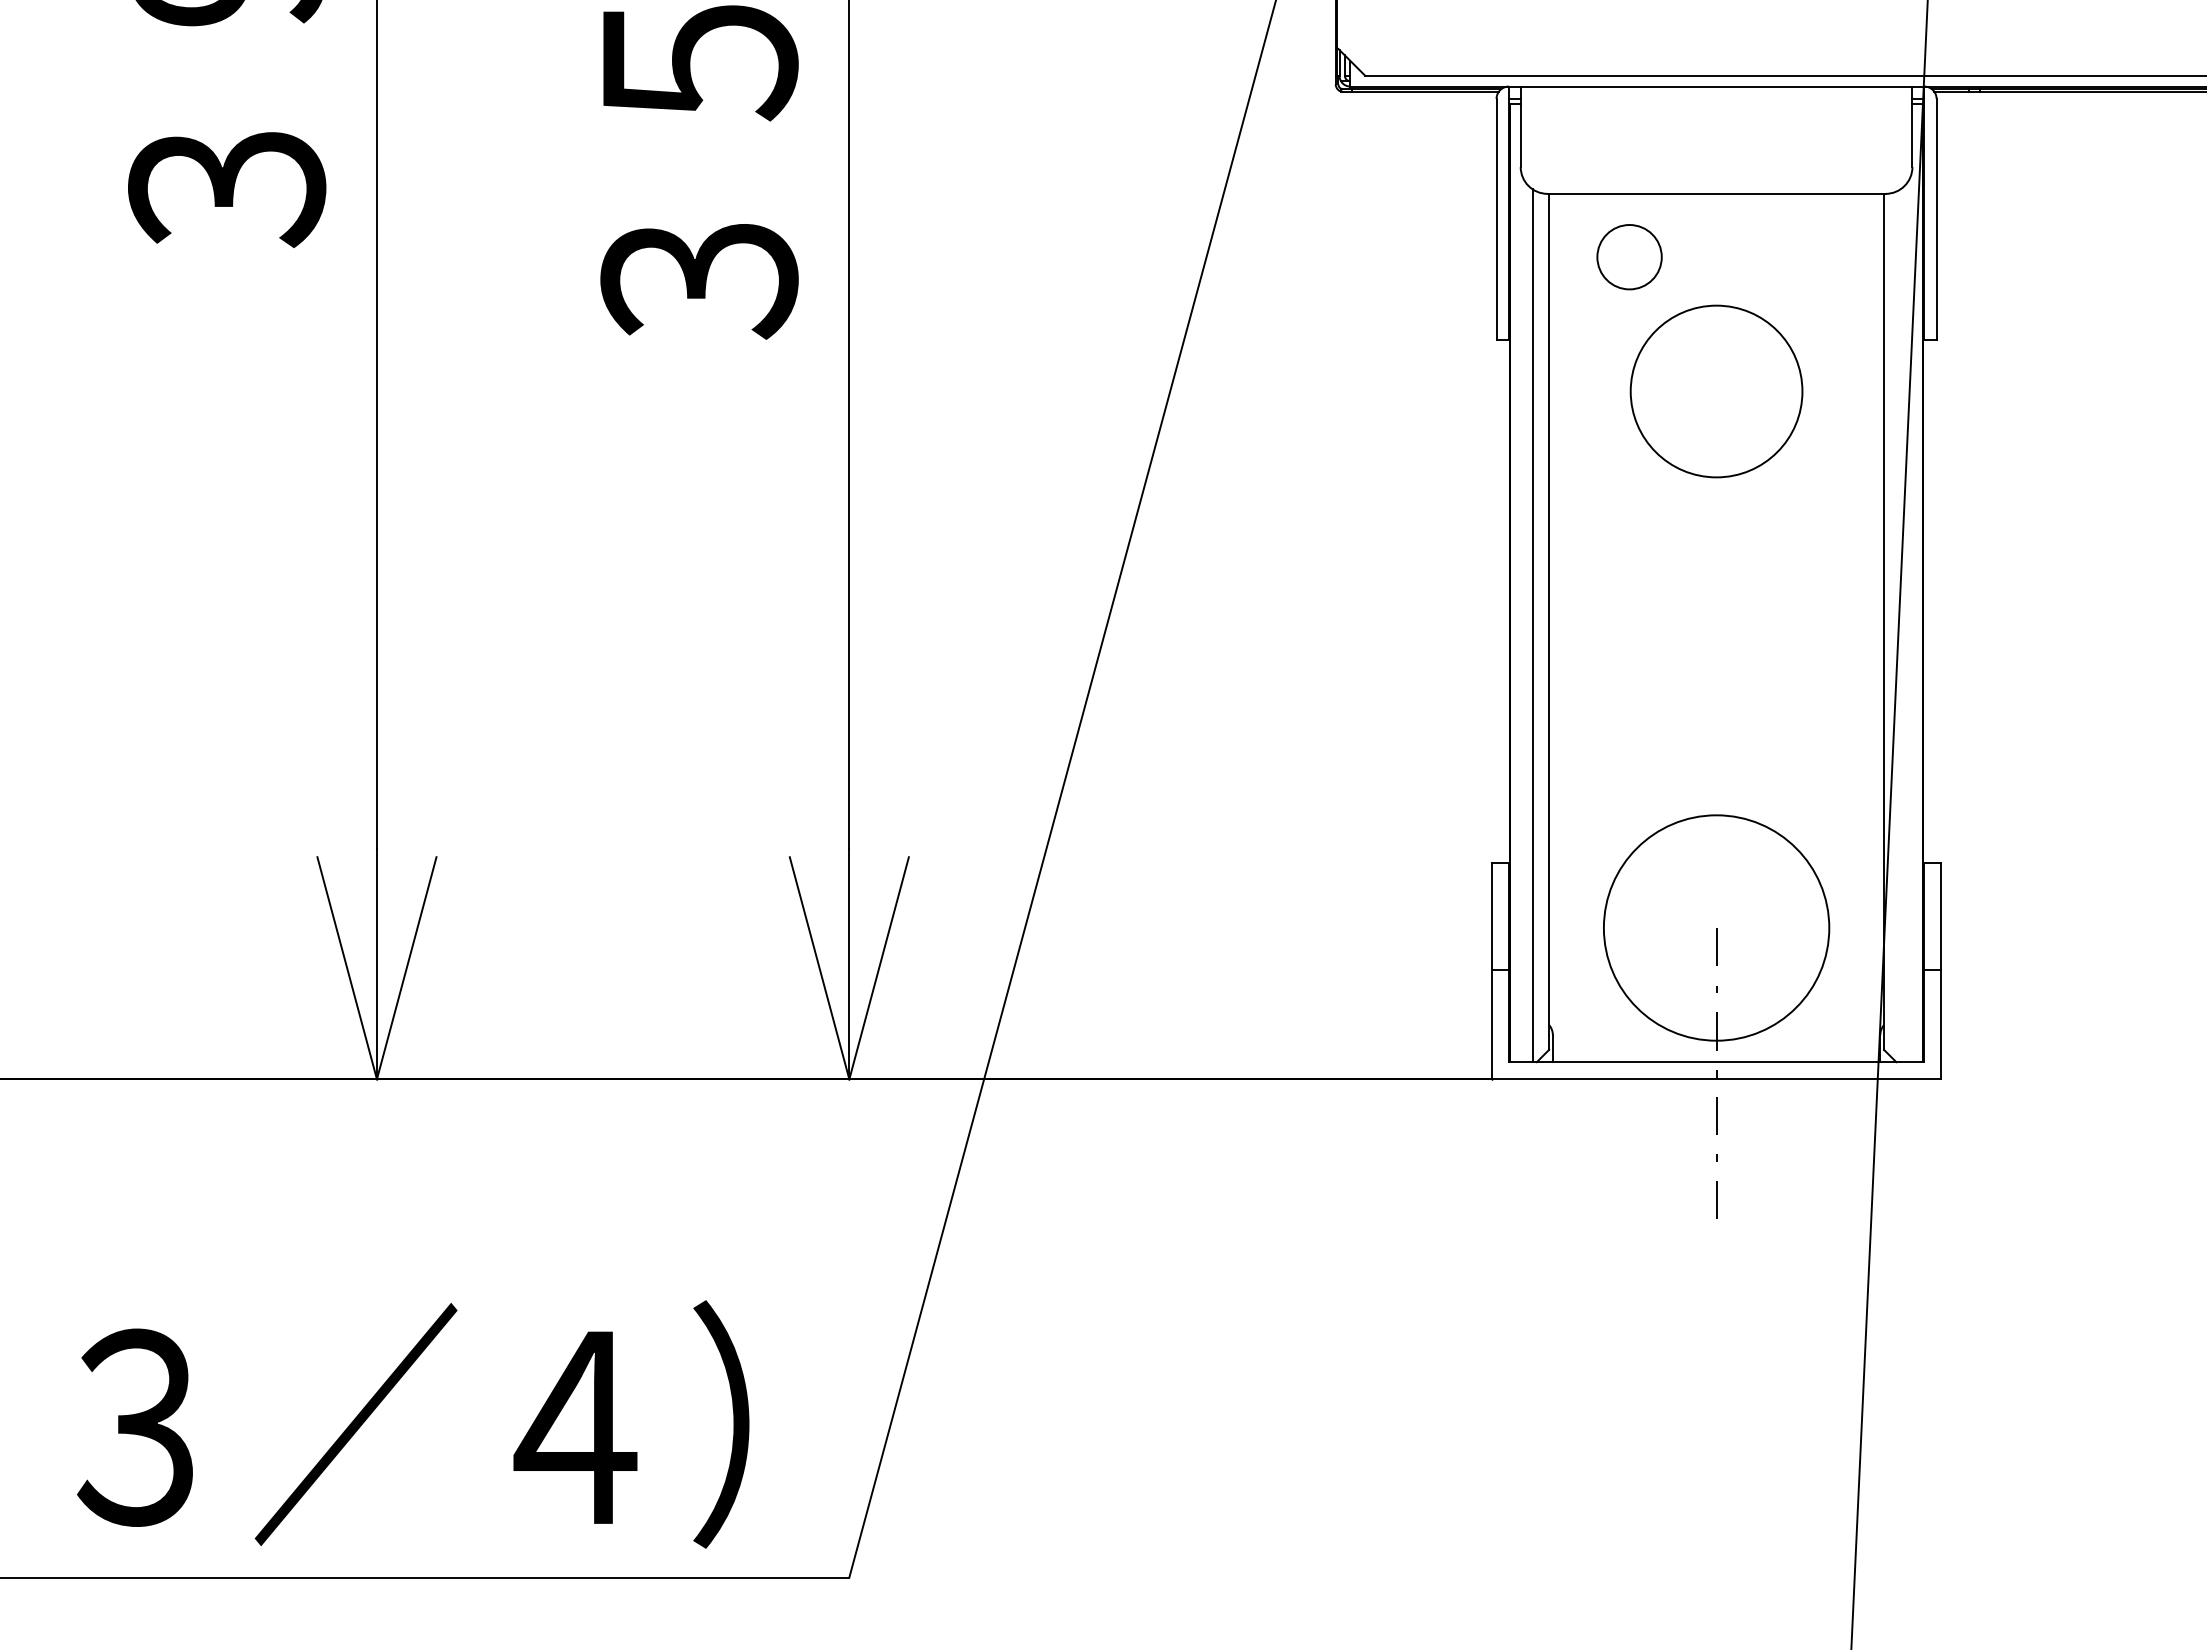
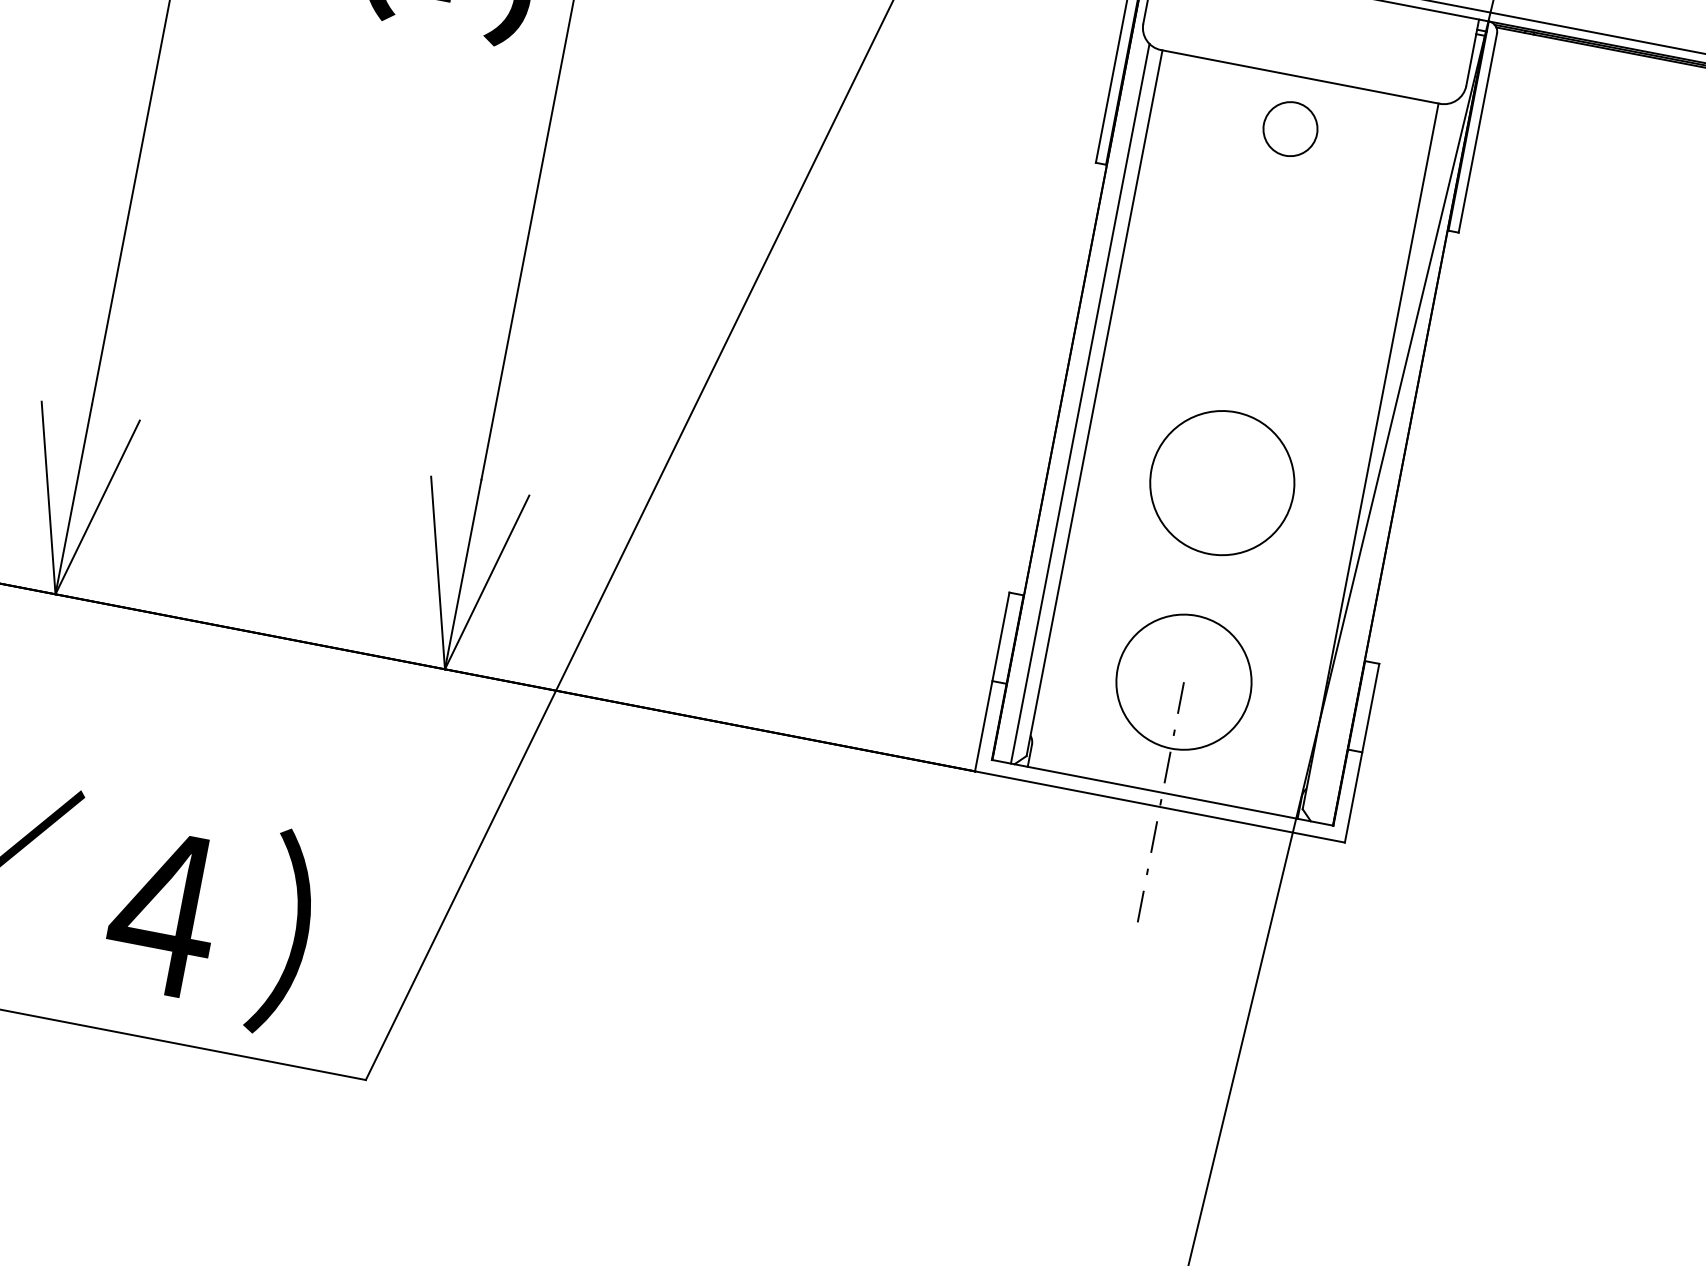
circle: (1629, 257) -> (1290, 129), moved
circle: (1716, 391) -> (1222, 483), moved
circle: (1716, 927) -> (1184, 681), size x0.71

